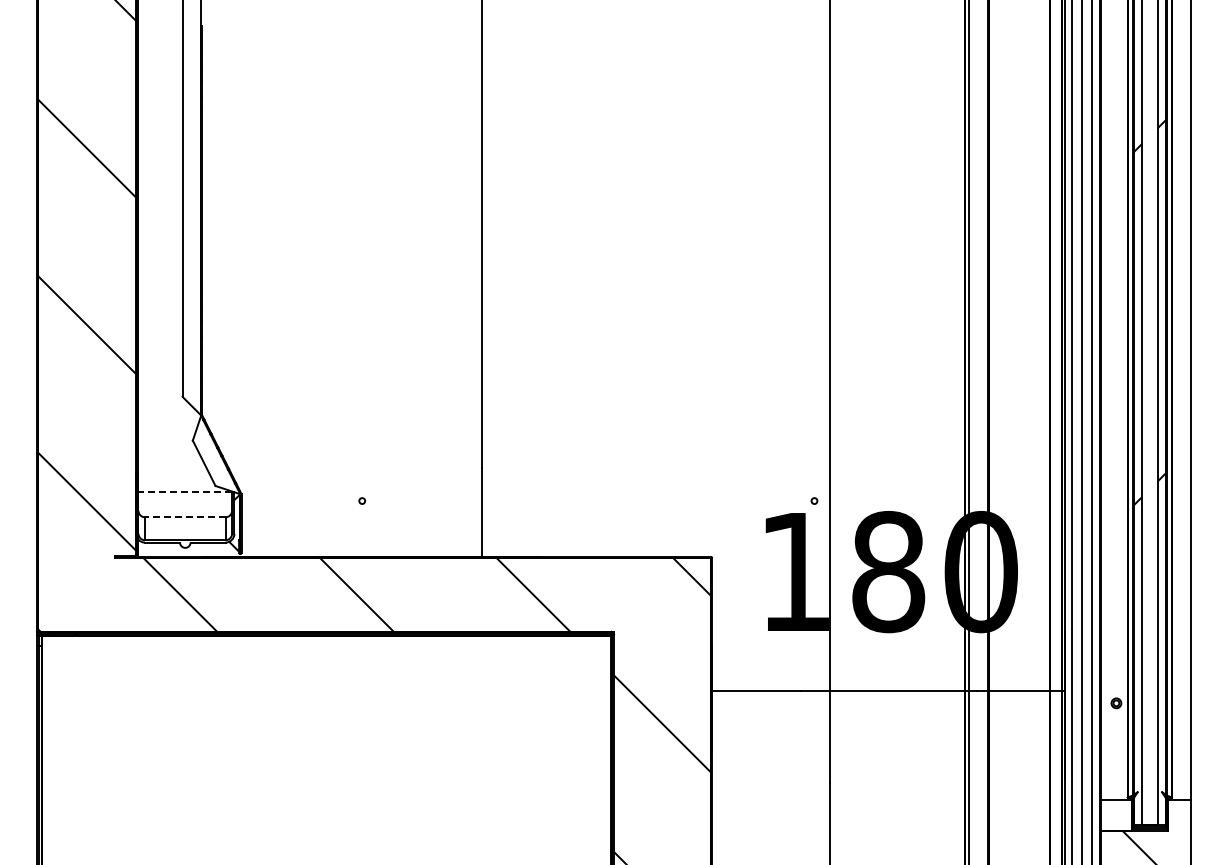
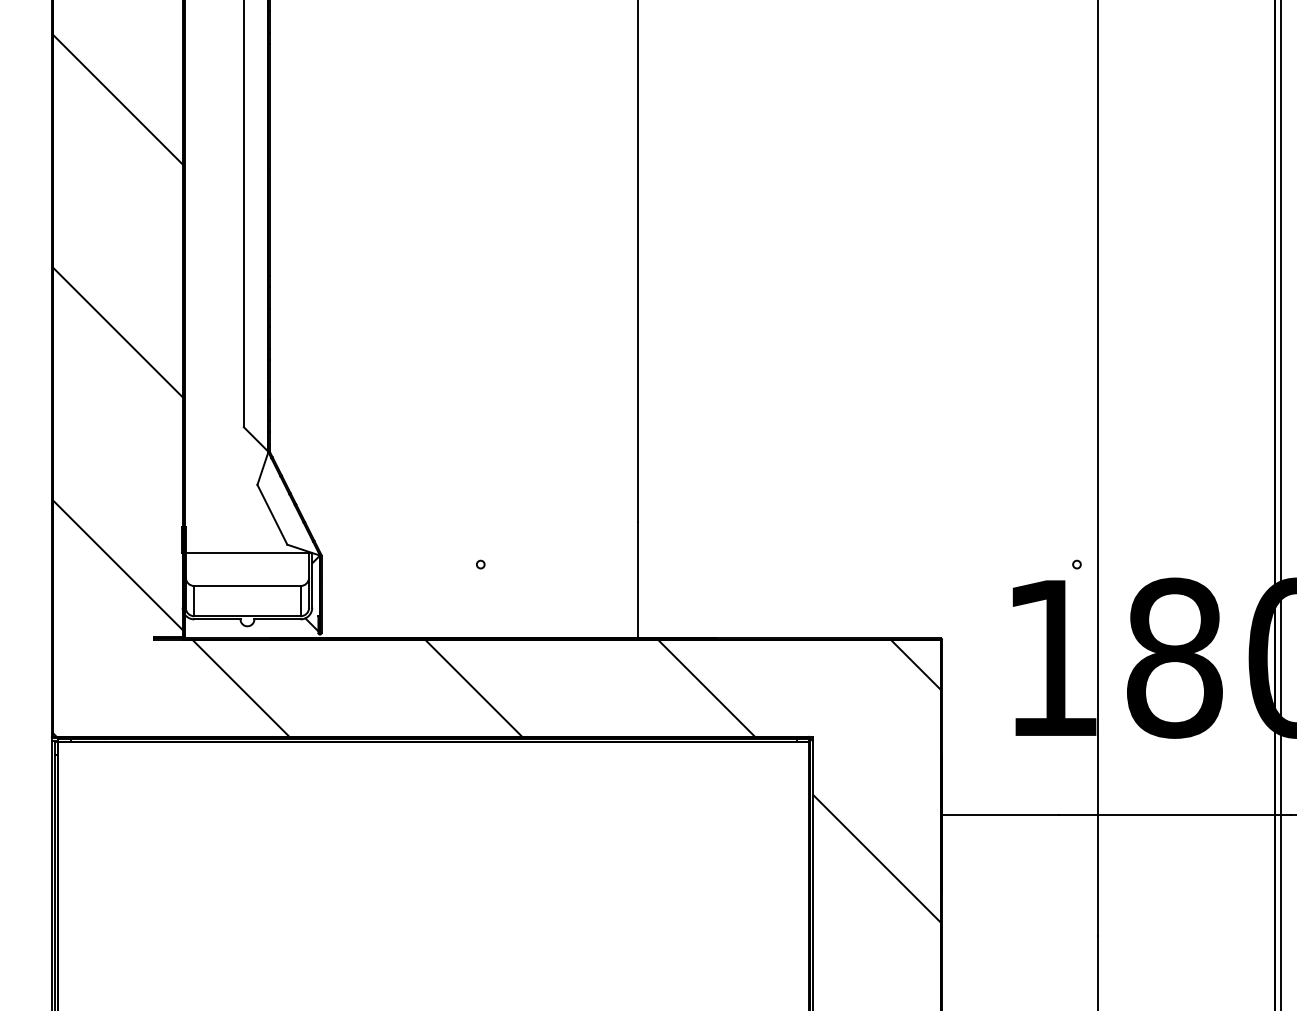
line: (185, 492) -> (247, 553), dashed -> solid
line: (184, 517) -> (246, 586), dashed -> solid

